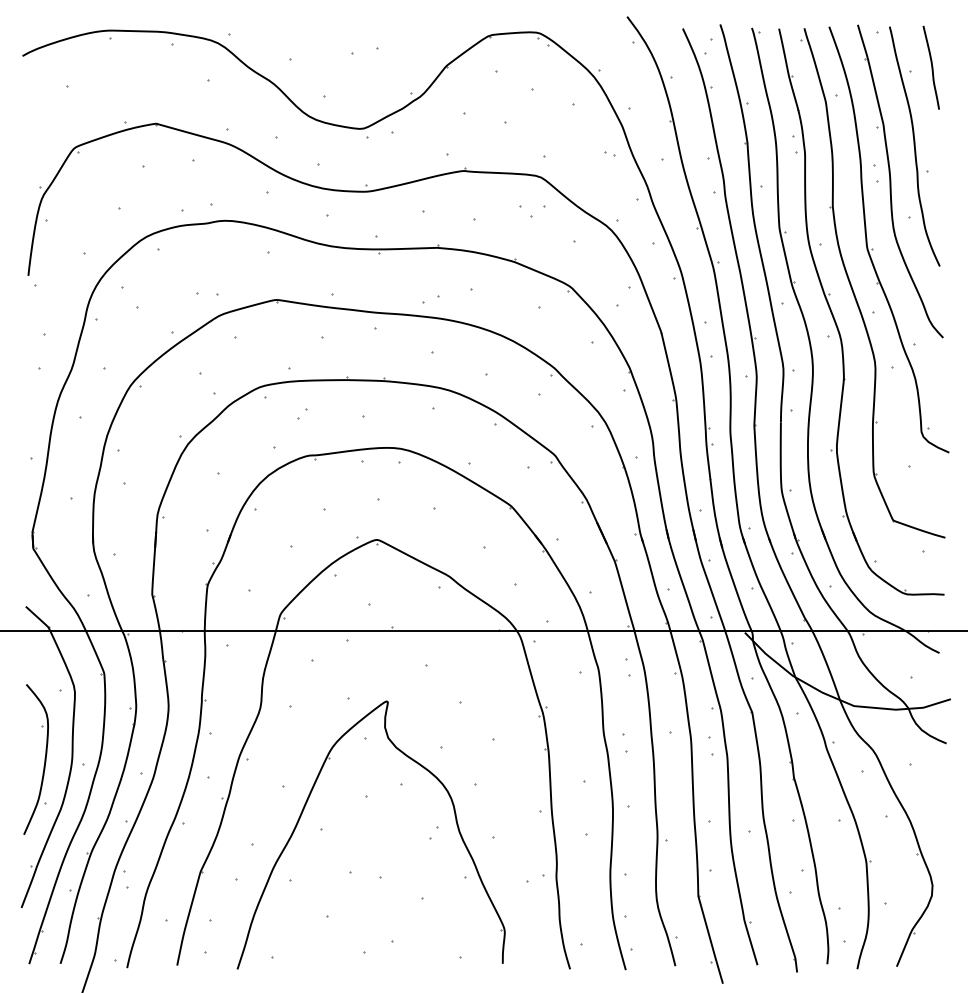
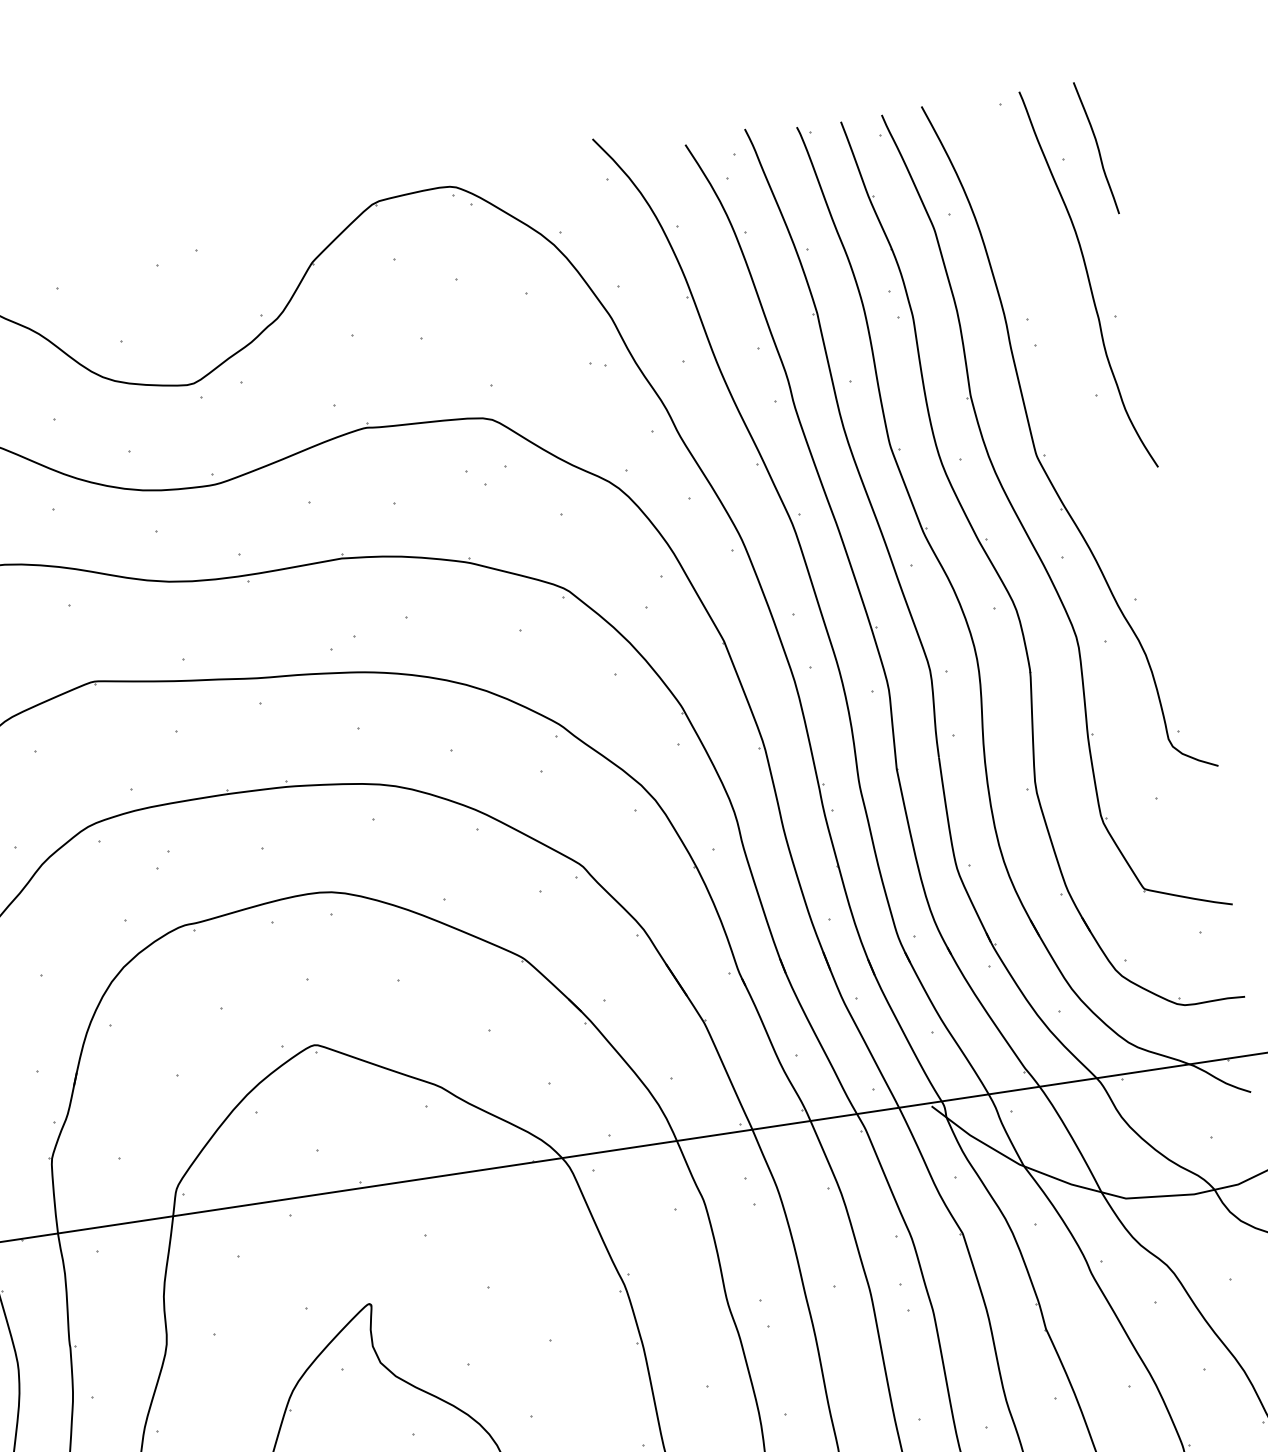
part: (891, 181) -> (1059, 341), removed

